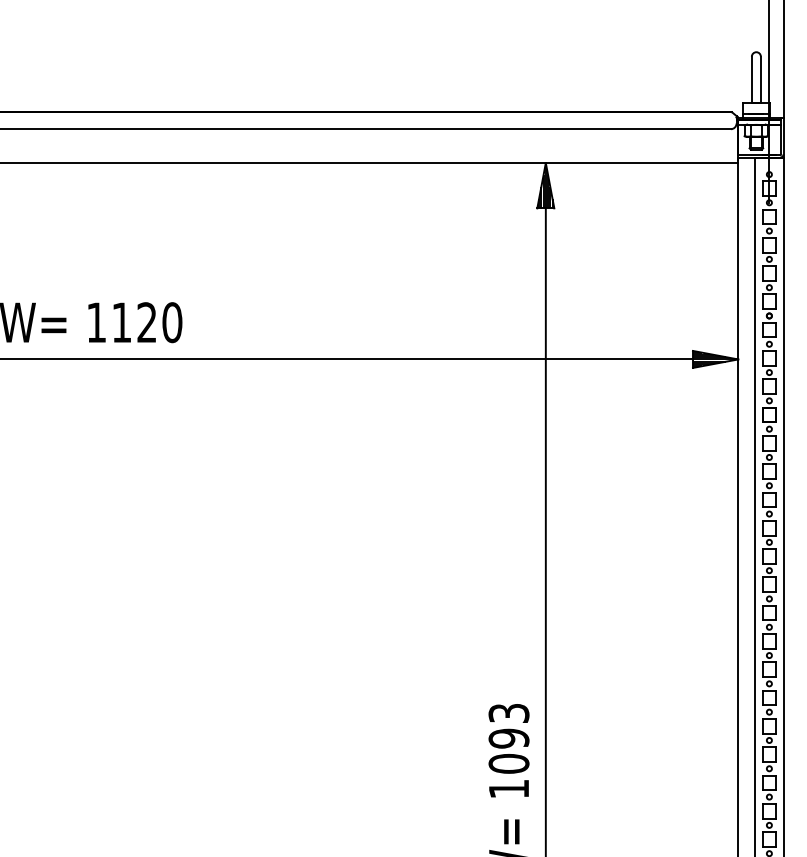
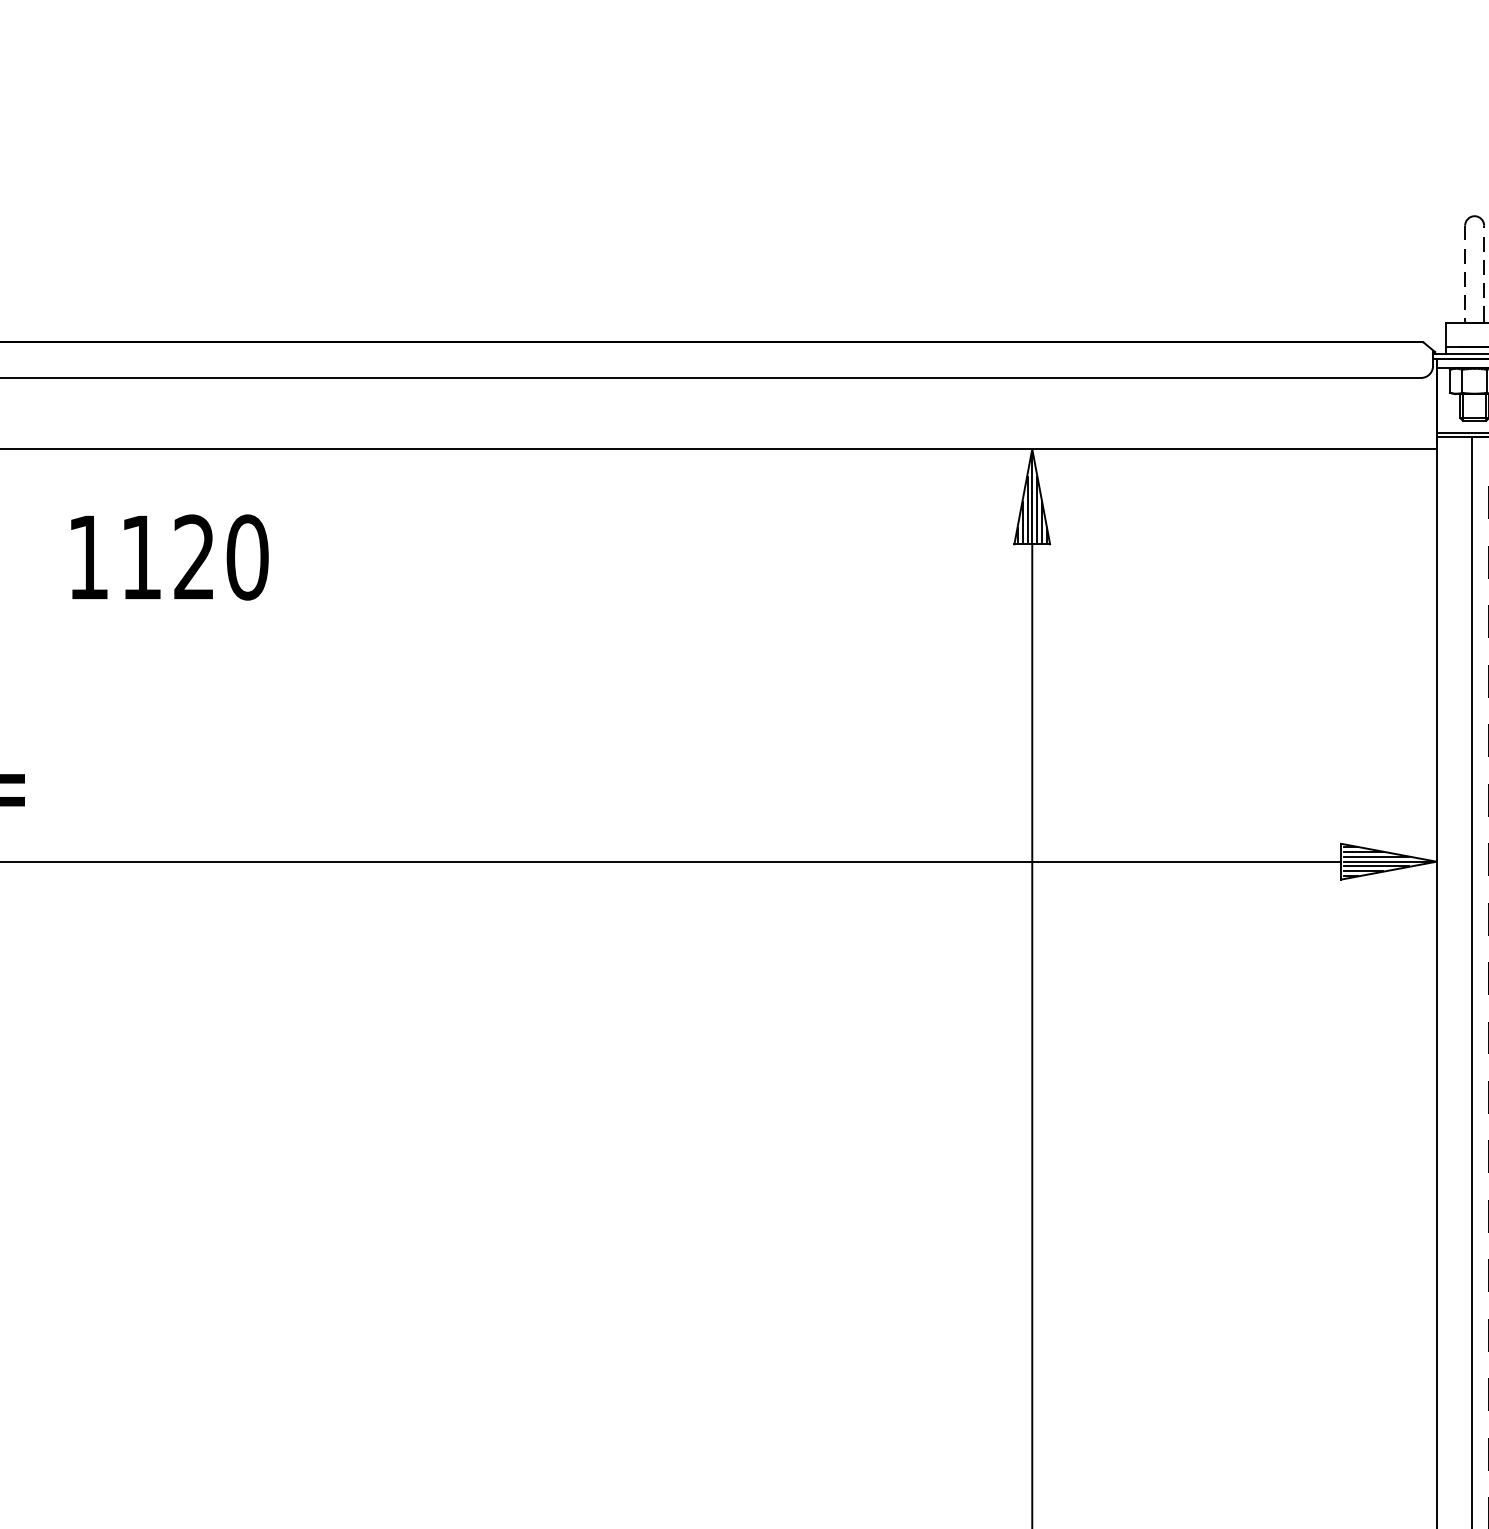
line: (751, 79) -> (1464, 273), solid -> dashed
line: (760, 79) -> (1483, 273), solid -> dashed
text: (135, 322) -> (170, 557), moved

